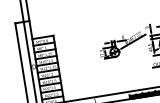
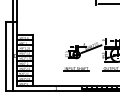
line: (119, 71) -> (77, 69), added

